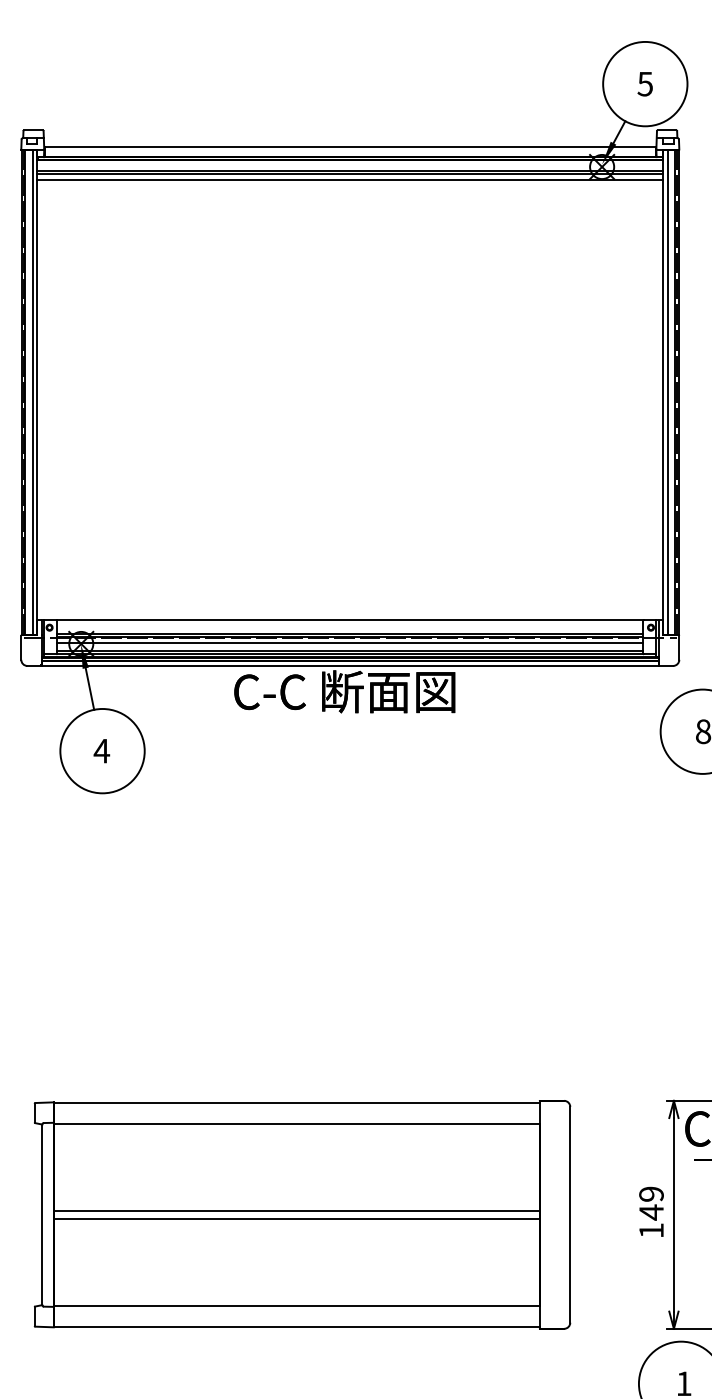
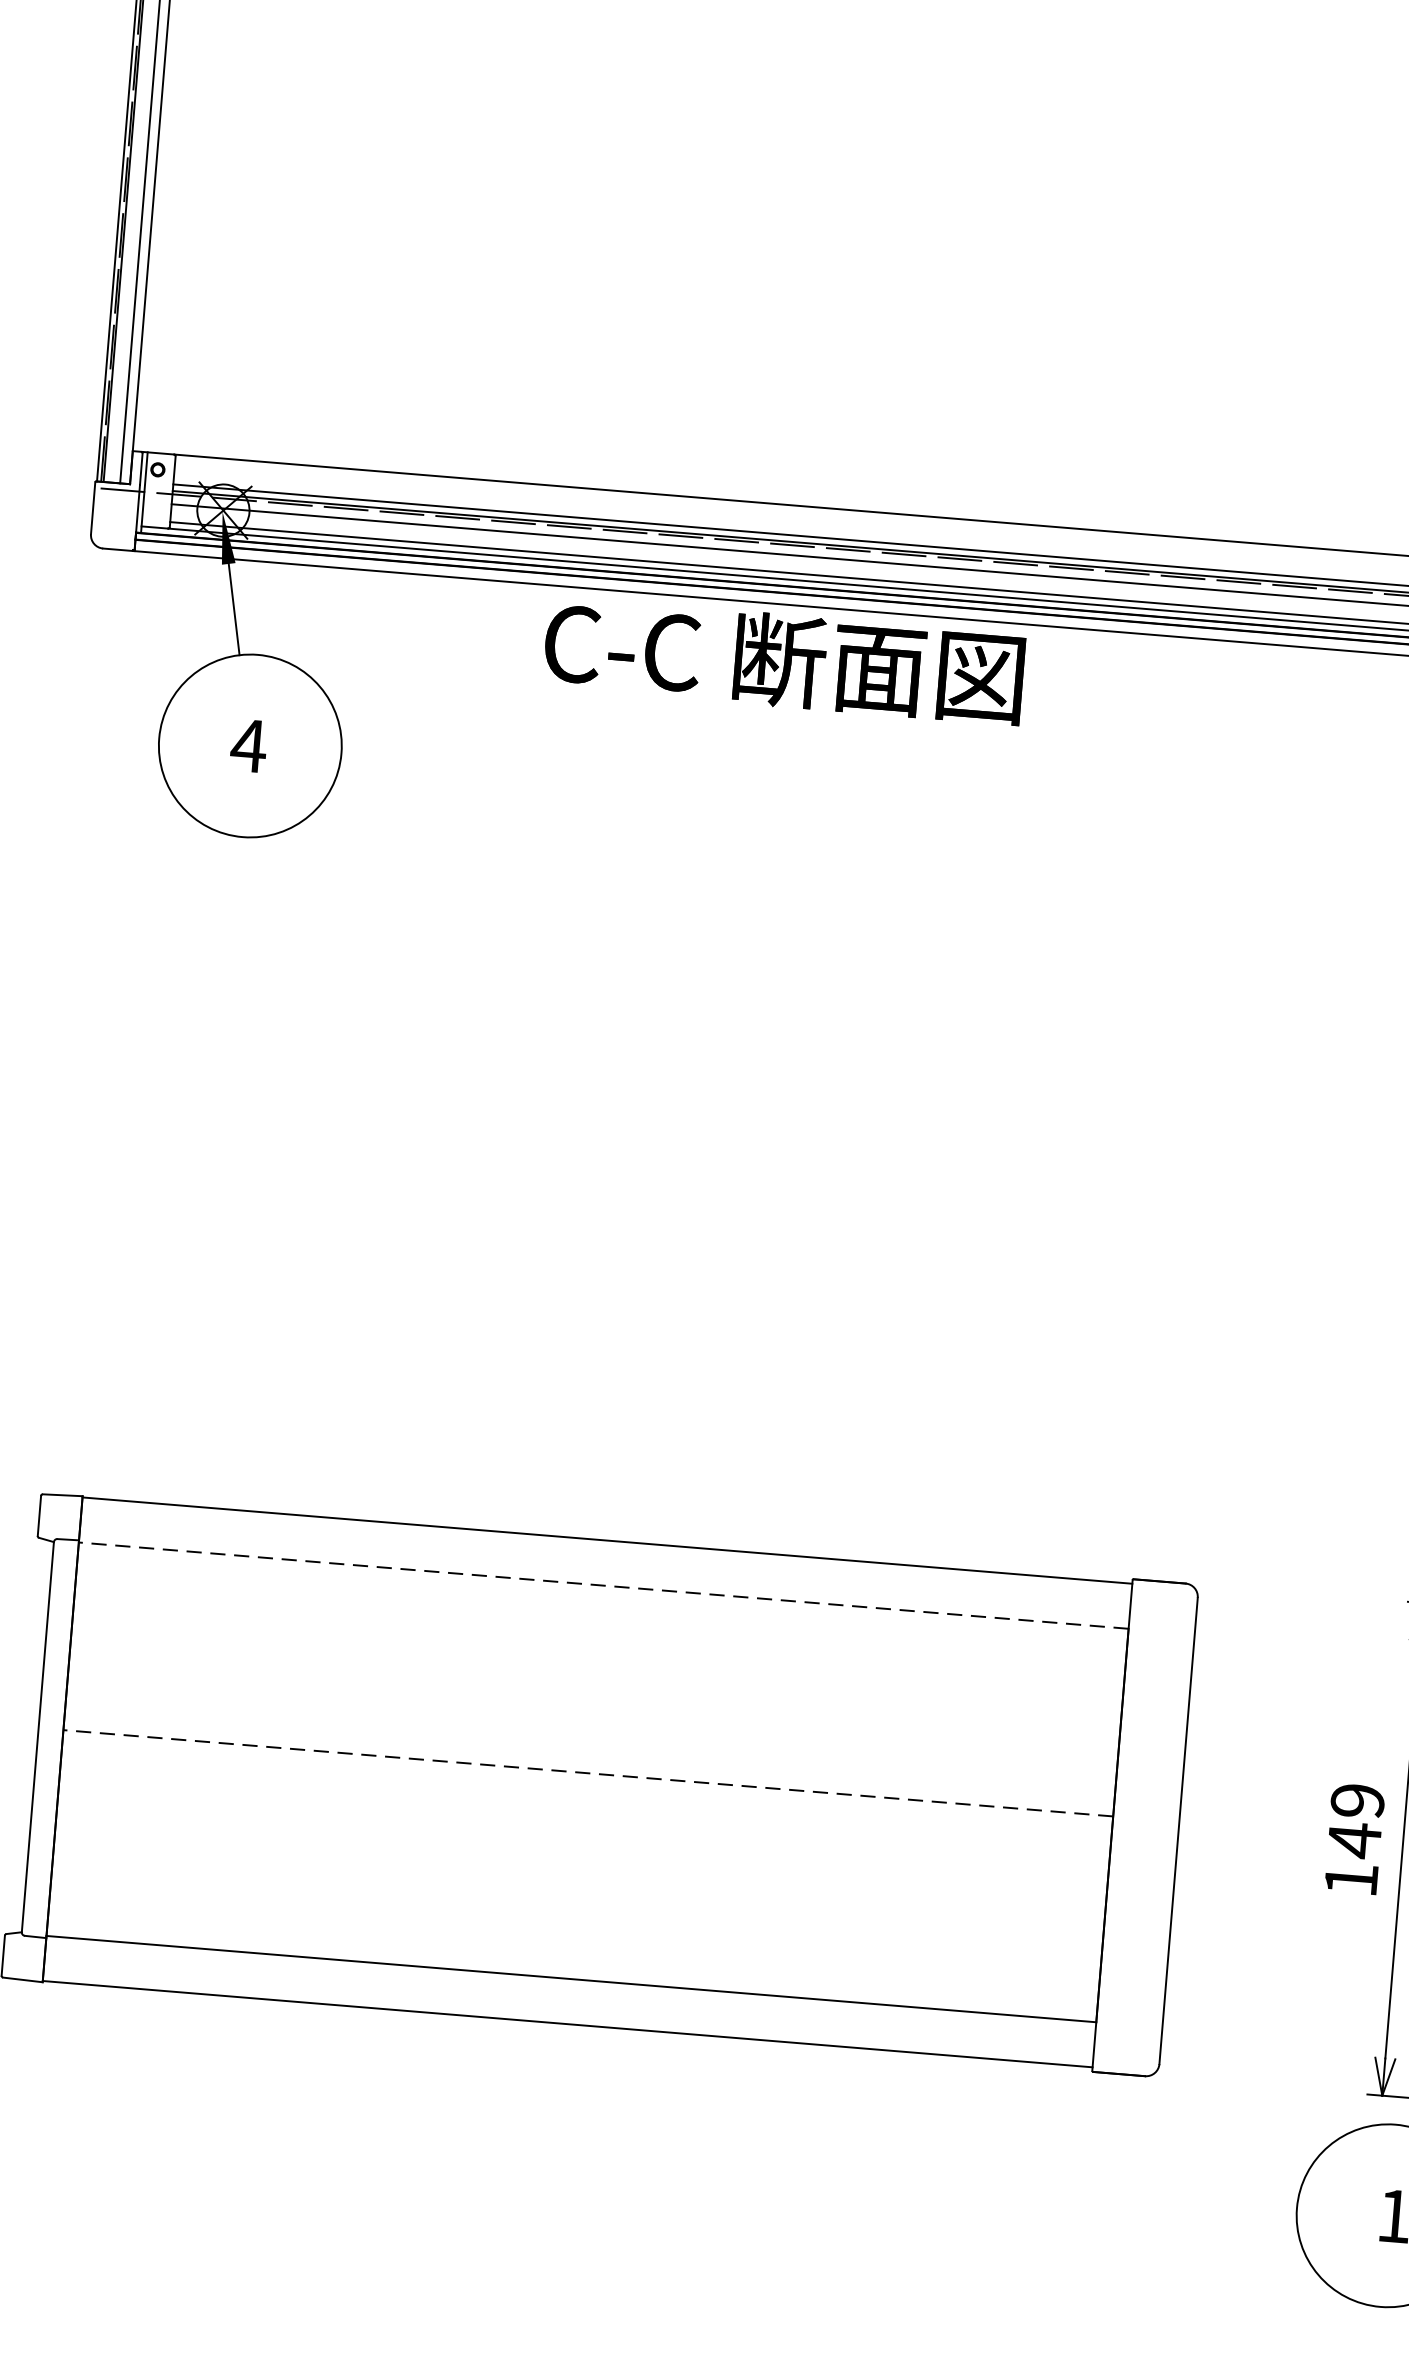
line: (296, 1123) -> (603, 1584), solid -> dashed
line: (296, 1210) -> (587, 1772), solid -> dashed
line: (296, 1219) -> (586, 1792), removed

